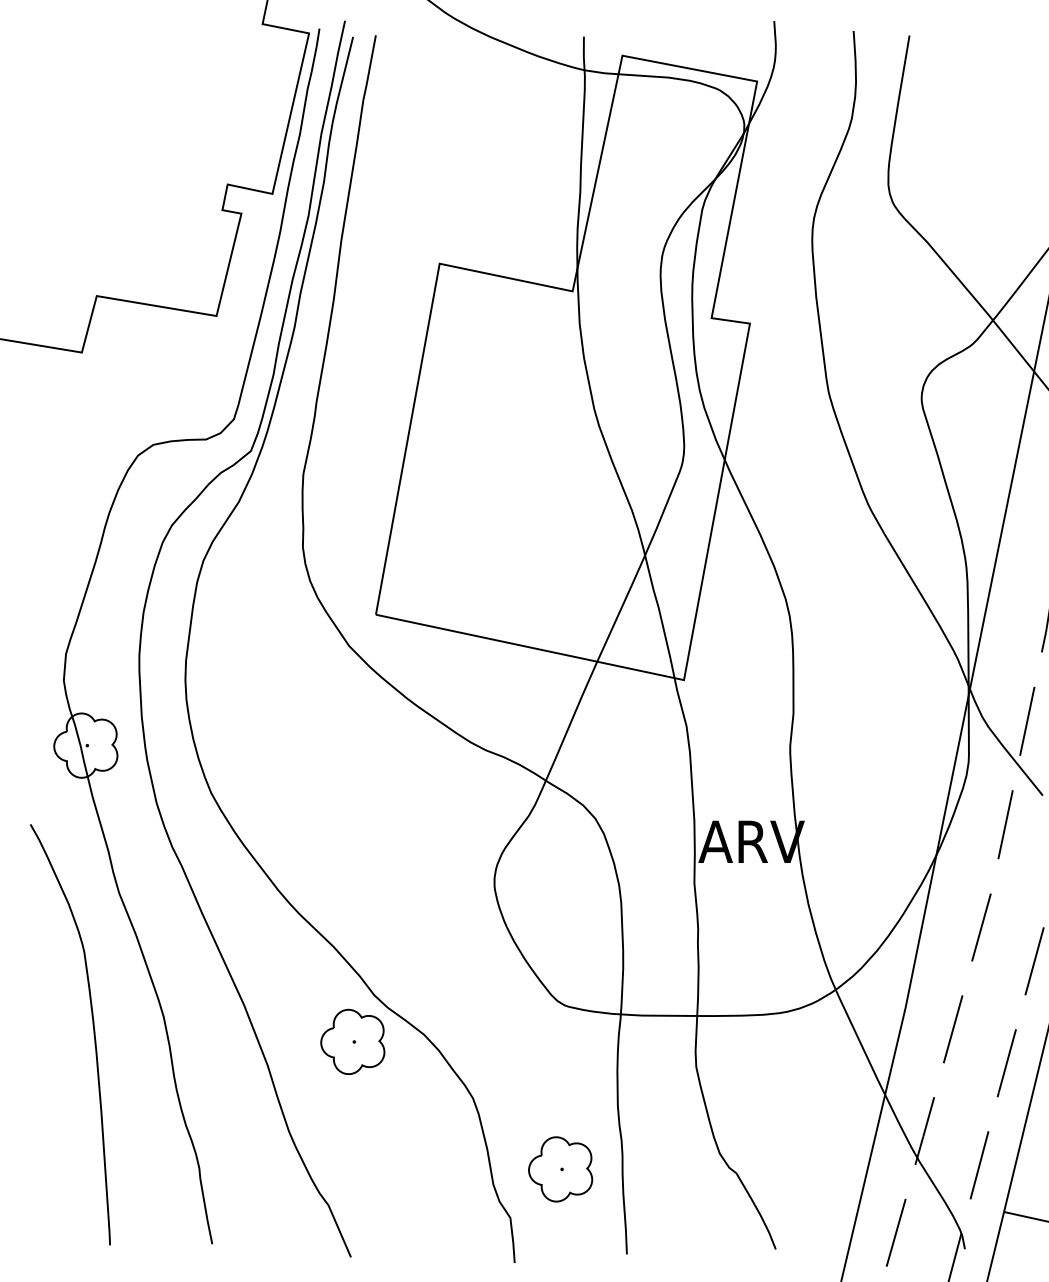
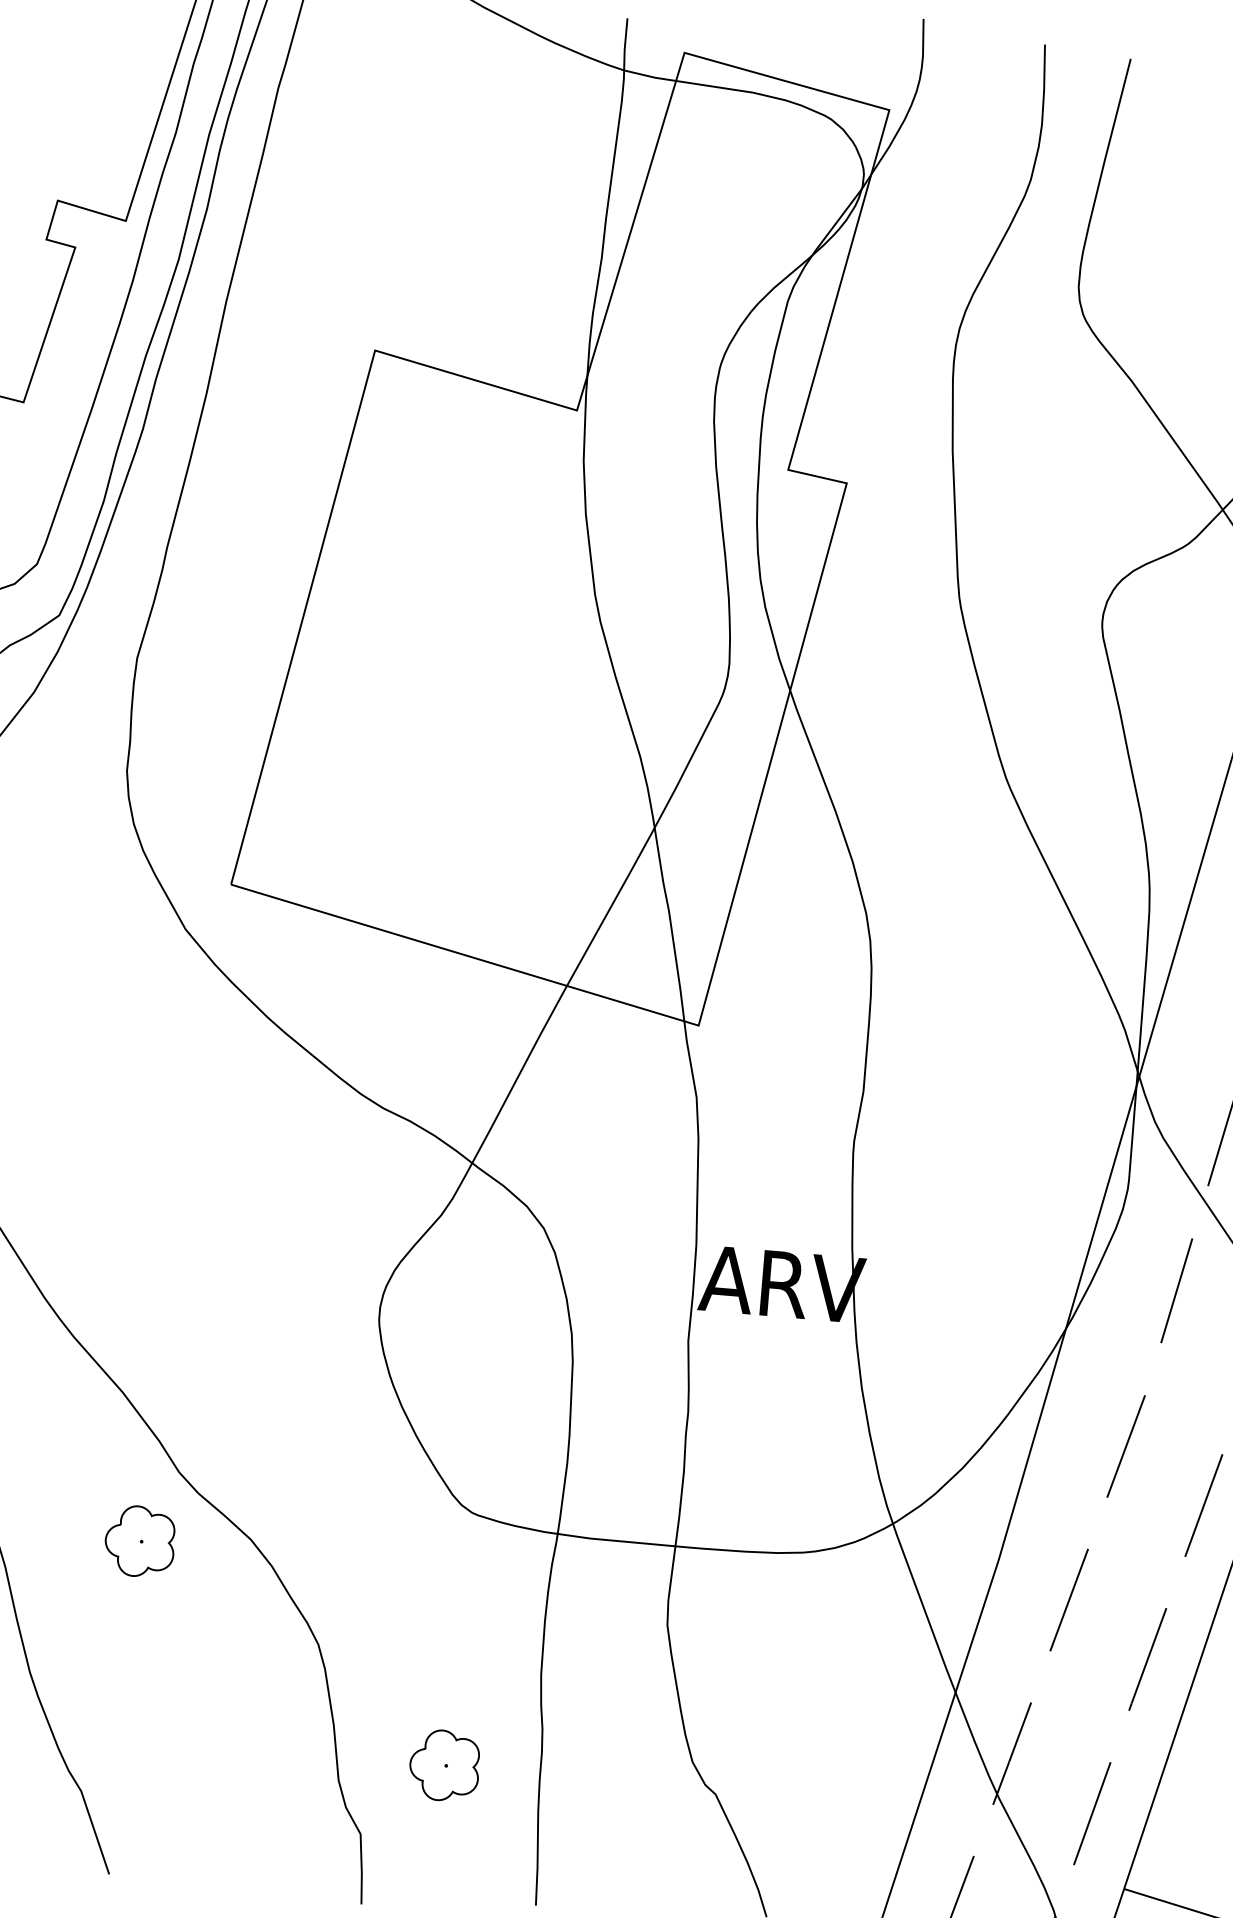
part: (352, 1041) -> (139, 1540), size x0.7
part: (560, 1169) -> (444, 1765), size x0.7

